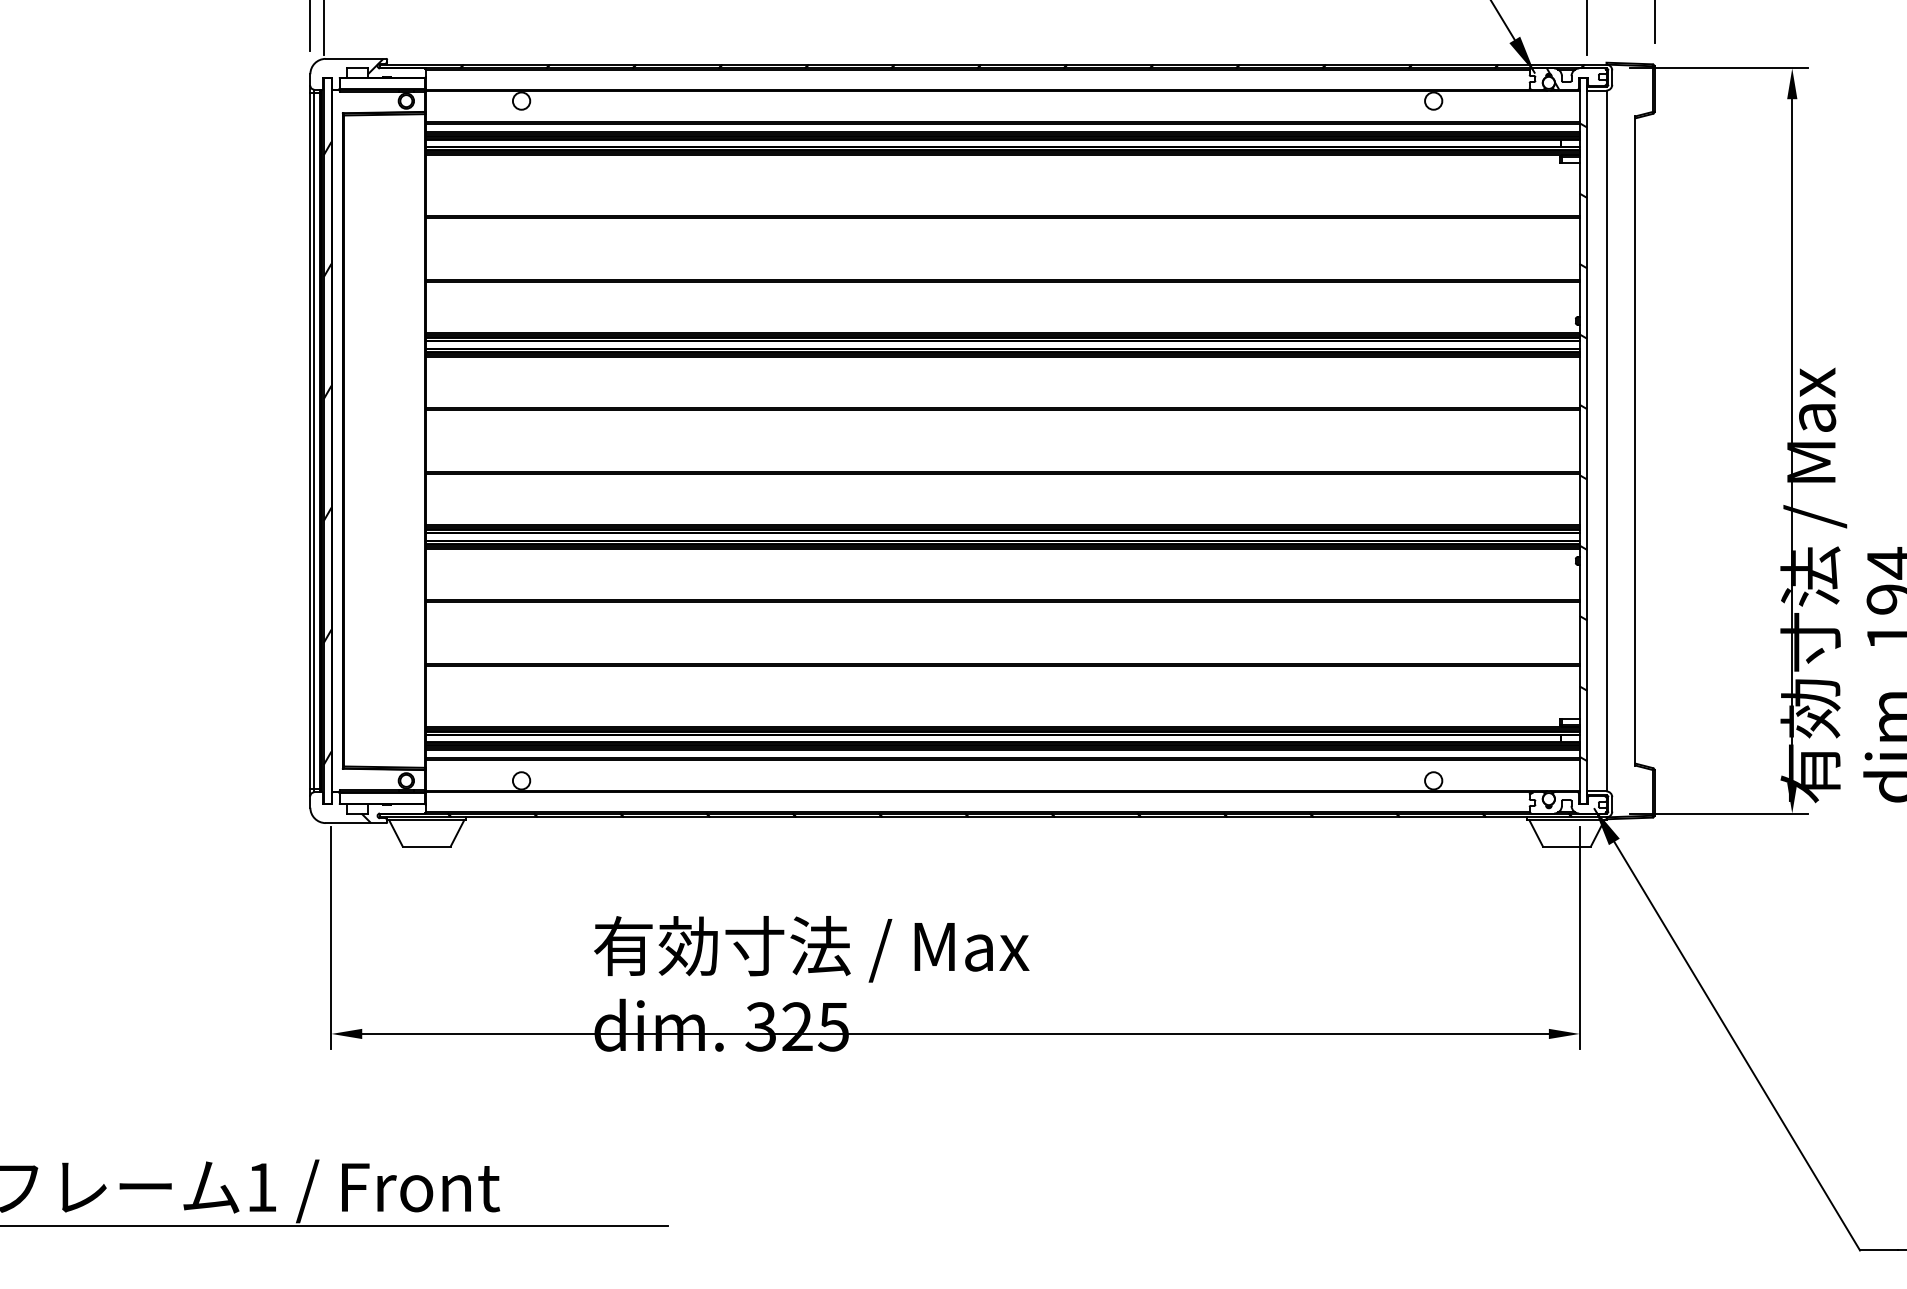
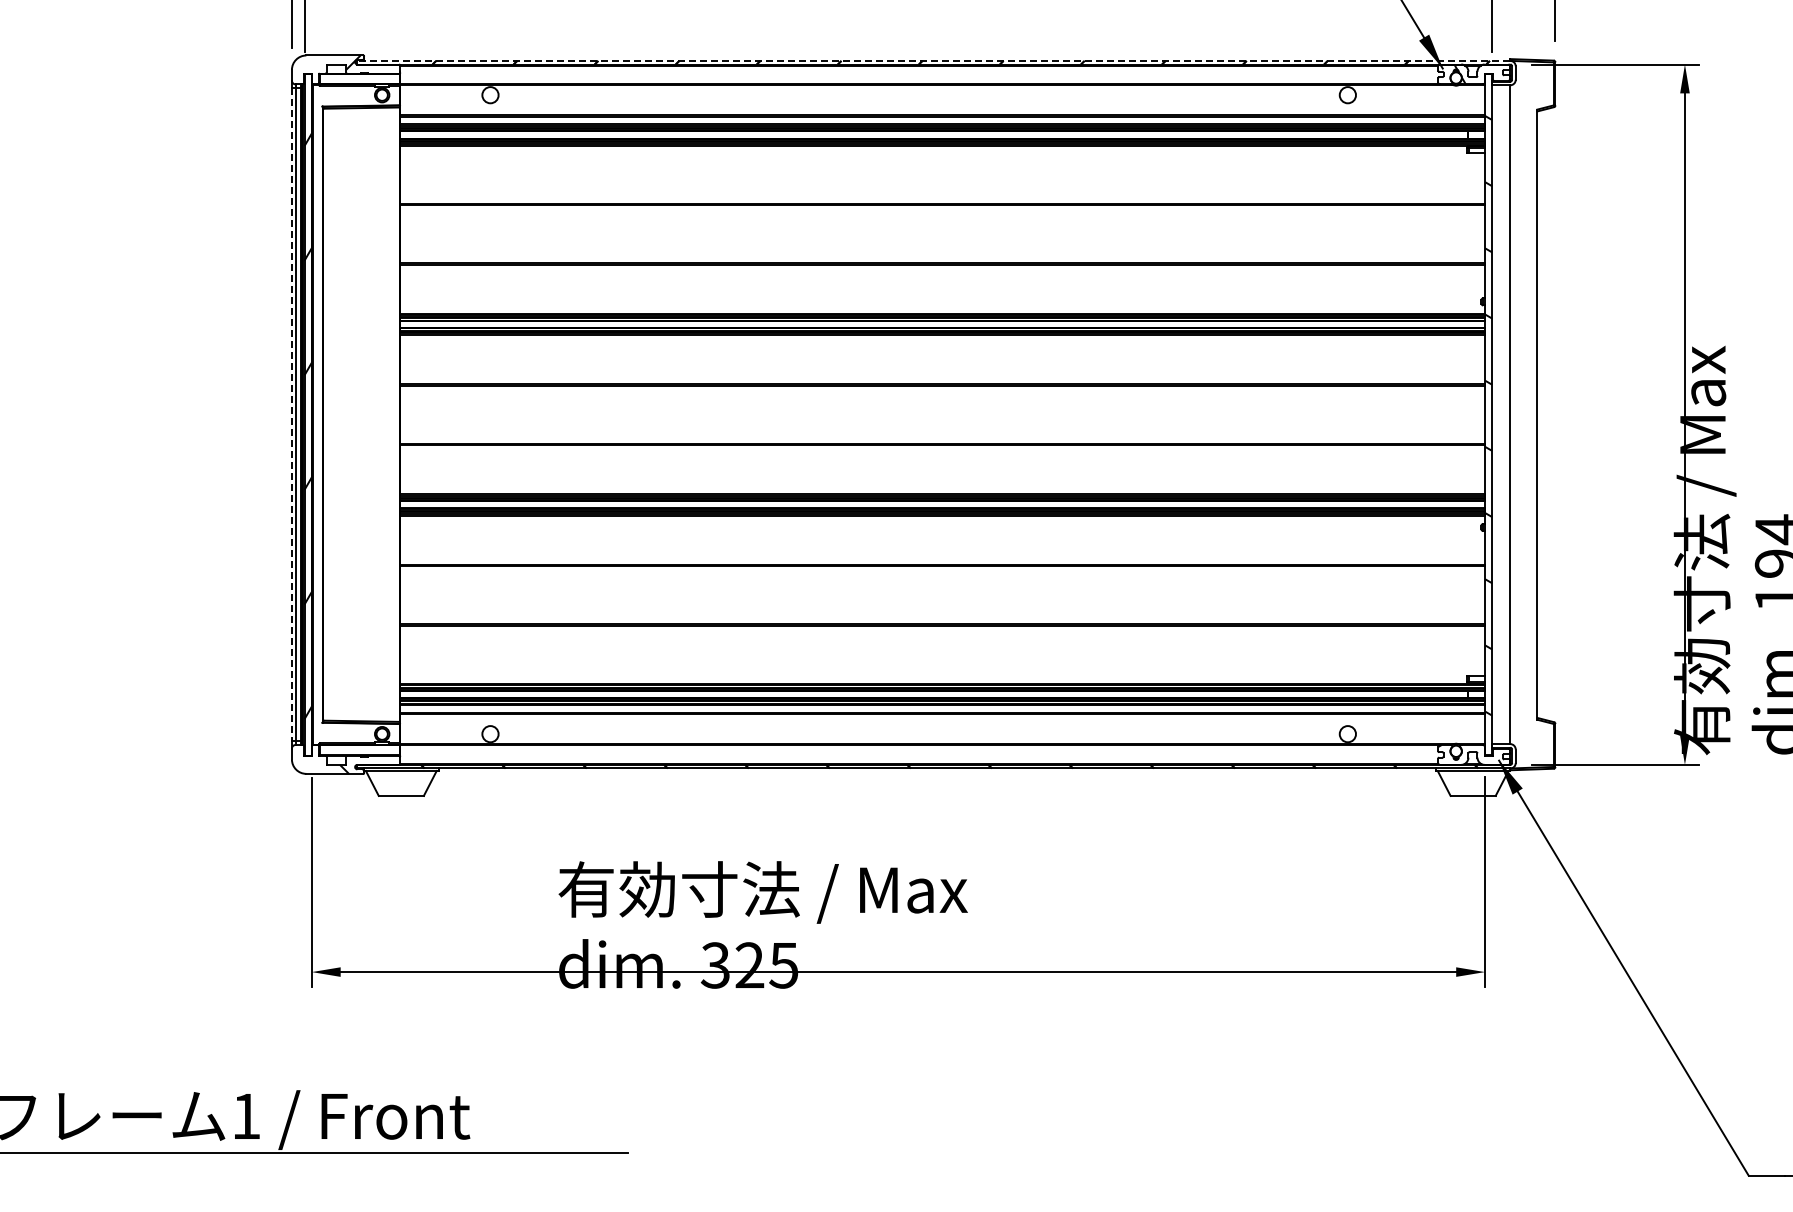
line: (992, 64) -> (933, 60), solid -> dashed
line: (309, 440) -> (291, 414), solid -> dashed

